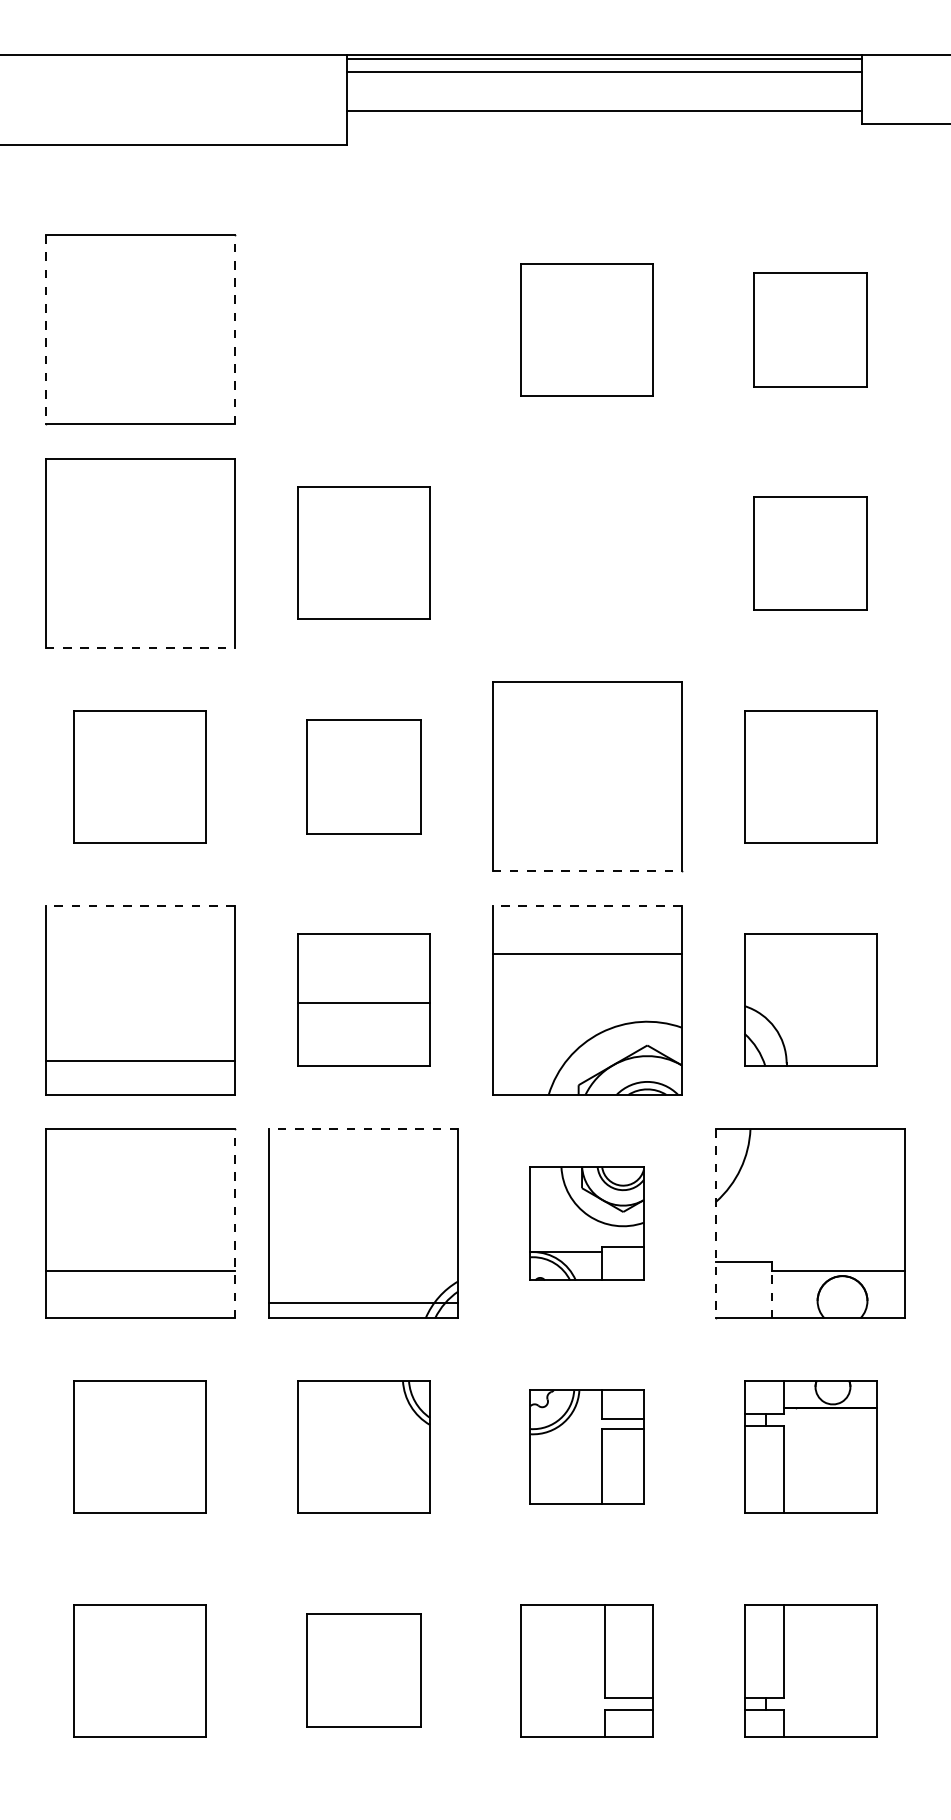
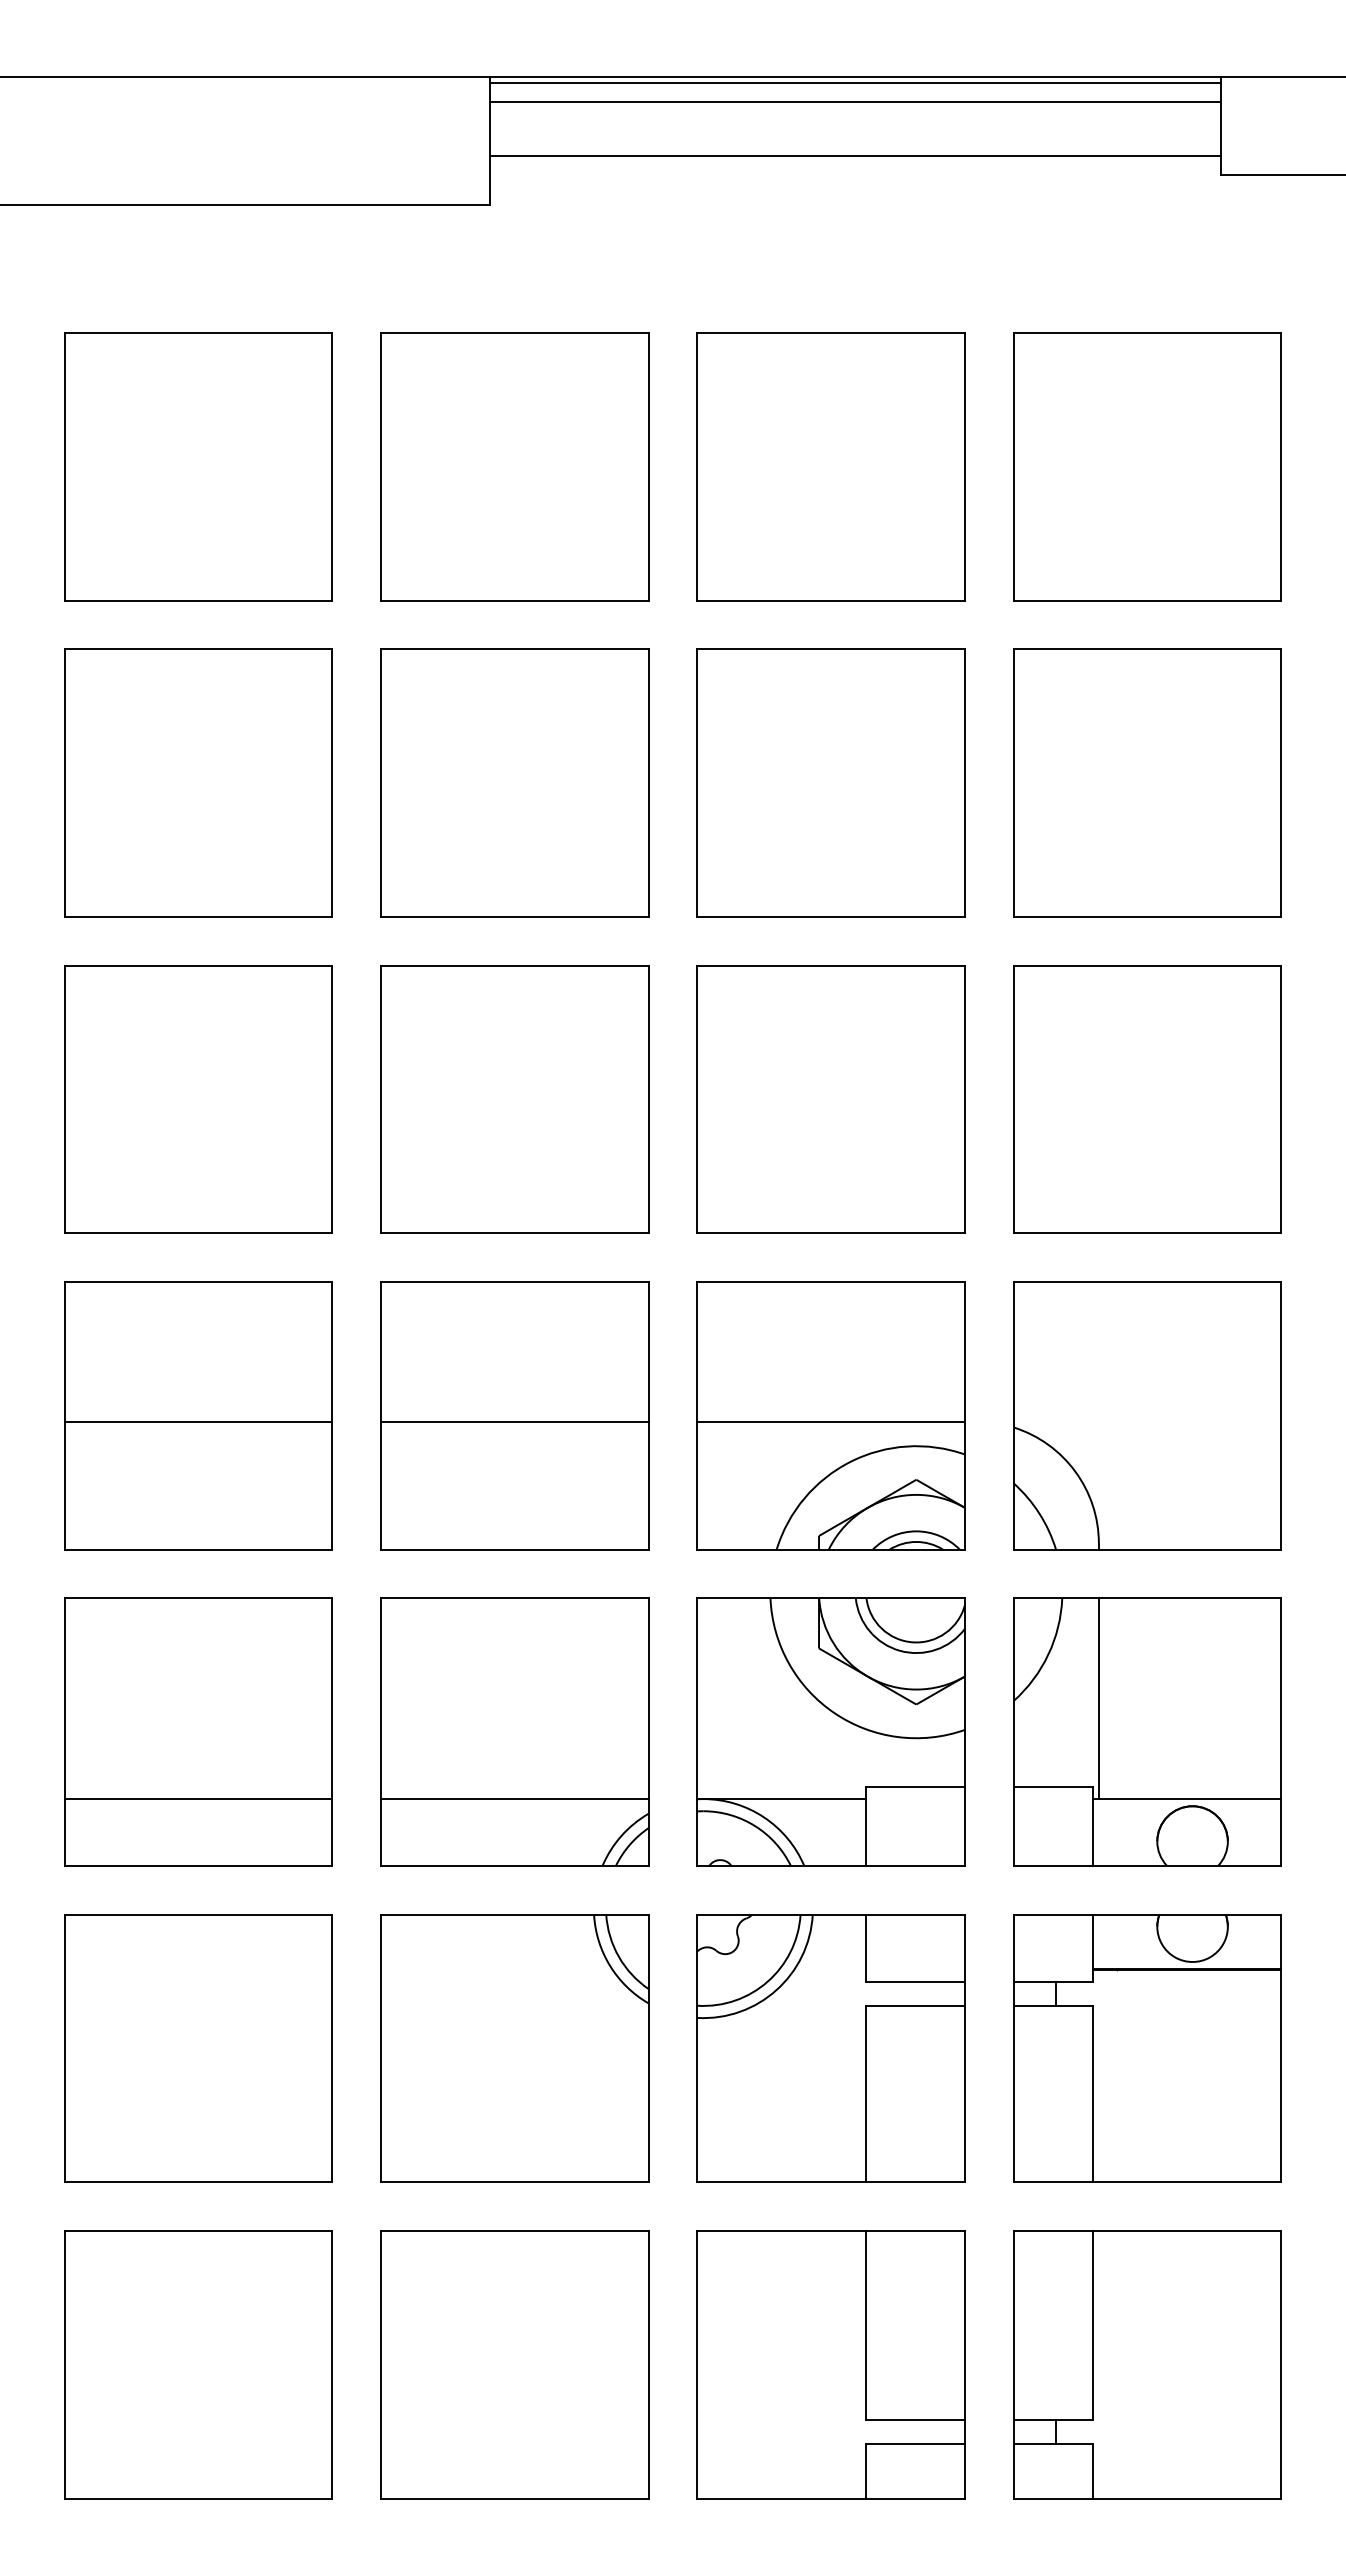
line: (45, 329) -> (64, 466), dashed -> solid
line: (234, 329) -> (332, 466), dashed -> solid
part: (363, 329) -> (514, 466), added
part: (586, 329) -> (830, 466), size x1.43
part: (810, 329) -> (1147, 466), size x1.67
part: (363, 552) -> (514, 782), size x1.43
part: (586, 552) -> (830, 782), added
part: (810, 552) -> (1147, 782), size x1.67
line: (140, 647) -> (198, 916), dashed -> solid
part: (140, 776) -> (198, 1099), size x1.43
part: (363, 776) -> (514, 1099), size x1.67
part: (810, 776) -> (1147, 1099), size x1.43
line: (587, 871) -> (831, 1233), dashed -> solid
line: (140, 905) -> (198, 1281), dashed -> solid
line: (587, 905) -> (831, 1281), dashed -> solid
line: (587, 954) -> (831, 1421), moved
part: (363, 1000) -> (514, 1415), size x1.43
part: (810, 1000) -> (1147, 1415), size x1.43
line: (140, 1060) -> (198, 1421), moved
line: (363, 1129) -> (514, 1598), dashed -> solid
line: (776, 1199) -> (1098, 1698), added
line: (234, 1223) -> (332, 1732), dashed -> solid
part: (586, 1223) -> (830, 1731), size x1.67
line: (716, 1223) -> (1013, 1732), dashed -> solid
line: (771, 1294) -> (1092, 1832), dashed -> solid
line: (363, 1303) -> (514, 1799), moved
part: (140, 1447) -> (198, 2048), size x1.43
part: (363, 1447) -> (514, 2048), size x1.43
part: (586, 1447) -> (830, 2048), size x1.67
part: (810, 1447) -> (1147, 2048), size x1.43
part: (140, 1670) -> (198, 2364), size x1.43
part: (363, 1670) -> (514, 2364), size x1.67
part: (586, 1670) -> (830, 2364), size x1.43
part: (810, 1670) -> (1147, 2364), size x1.43

